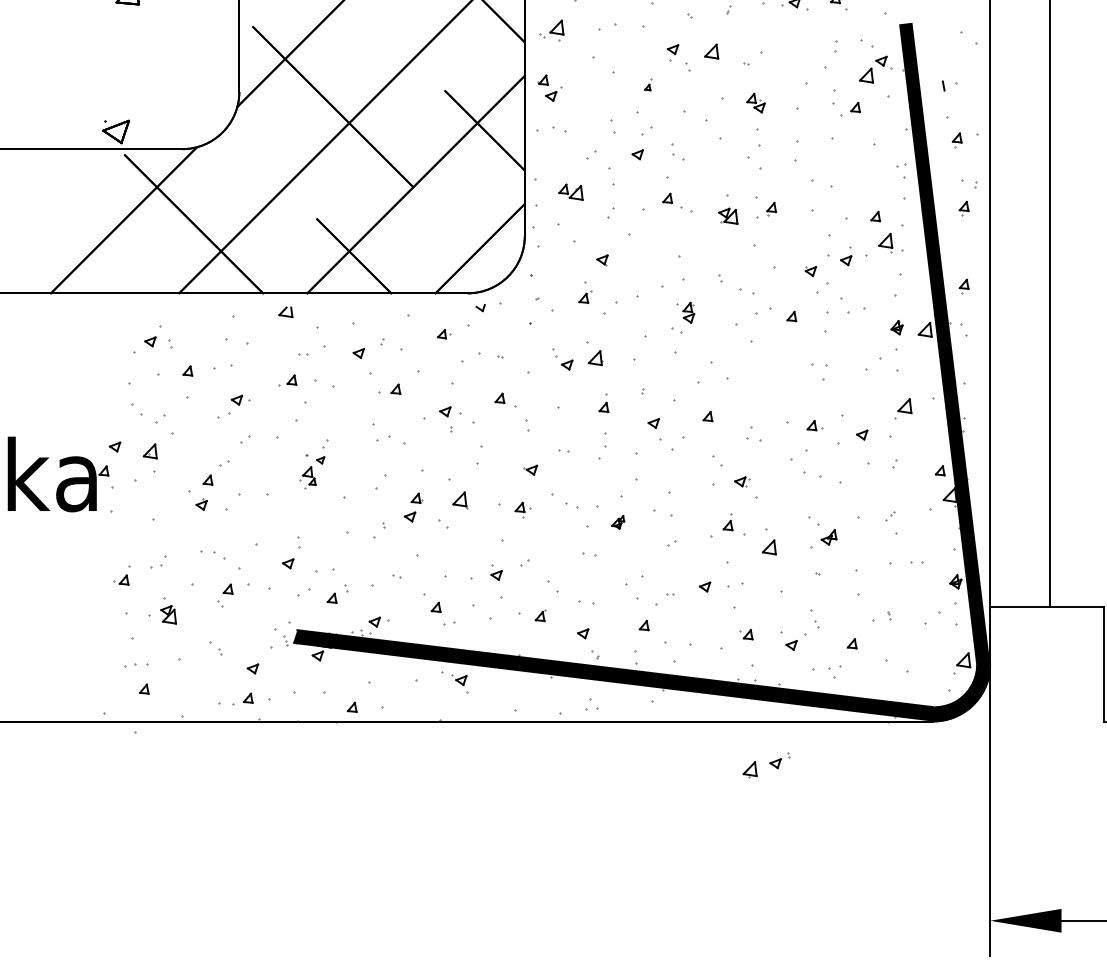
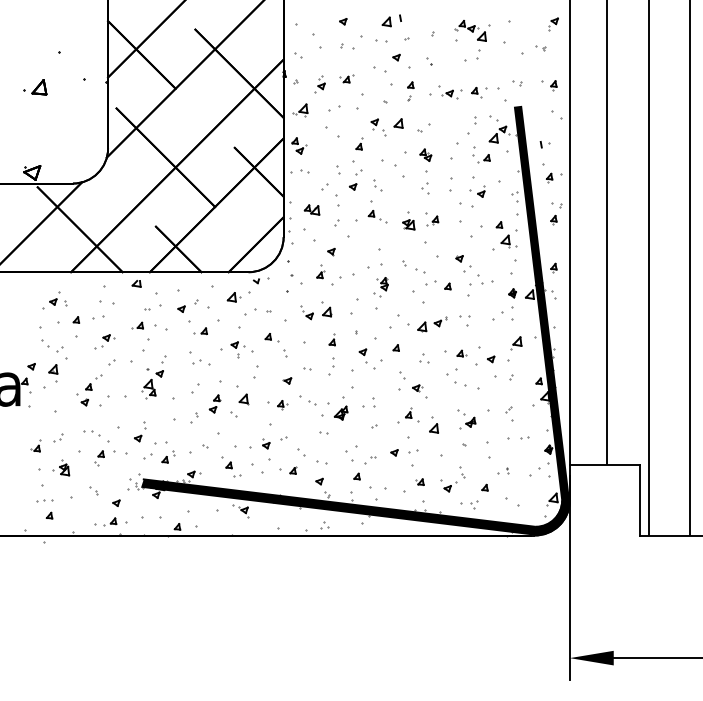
part: (648, 84) -> (359, 143), size x1.67
part: (755, 157) -> (425, 188), size x0.71
part: (839, 256) -> (477, 191), moved
part: (443, 334) -> (233, 297), size x1.67
part: (313, 464) -> (153, 377), size x1.43
part: (670, 505) -> (373, 402), size x0.62
part: (617, 521) -> (340, 412), size x1.67
part: (766, 765) -> (432, 324), moved

